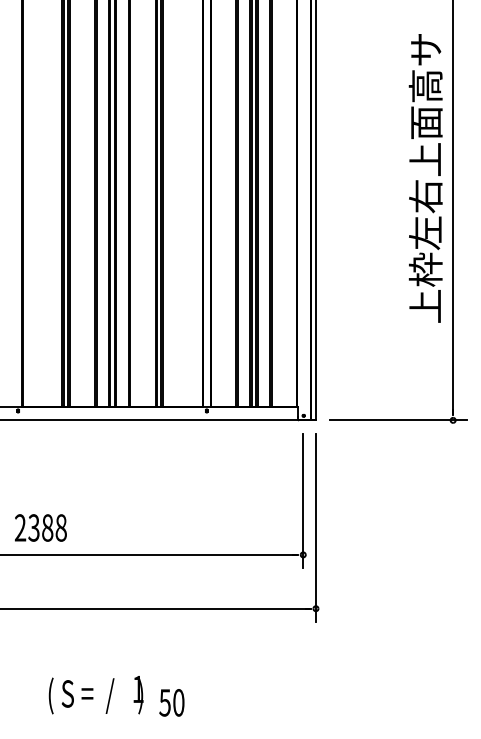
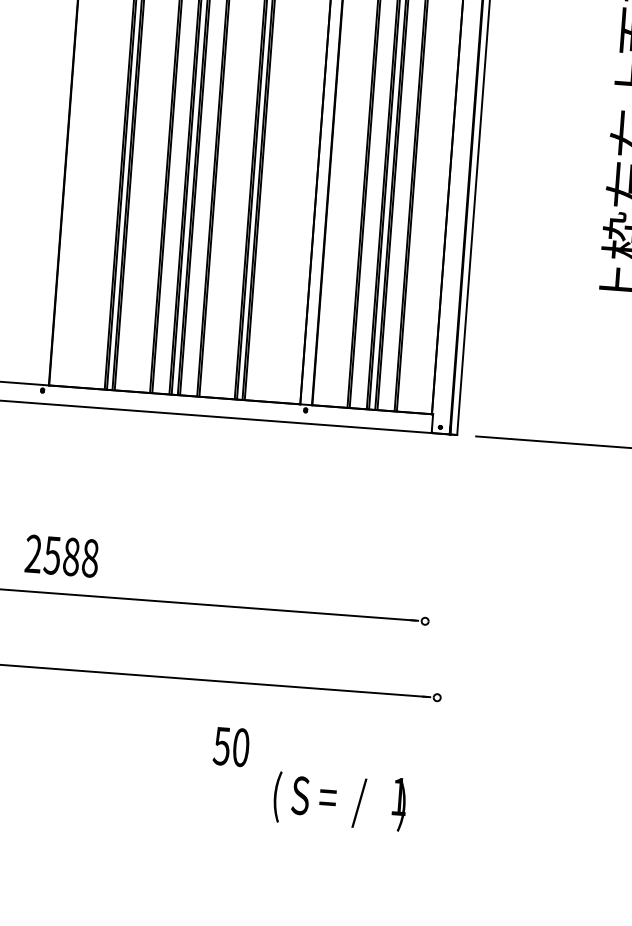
line: (303, 500) -> (431, 545), removed
text: (34, 527) -> (53, 554), 2388 -> 2588
line: (315, 527) -> (445, 584), removed
text: (95, 695) -> (339, 800), moved
text: (171, 702) -> (230, 746), moved

